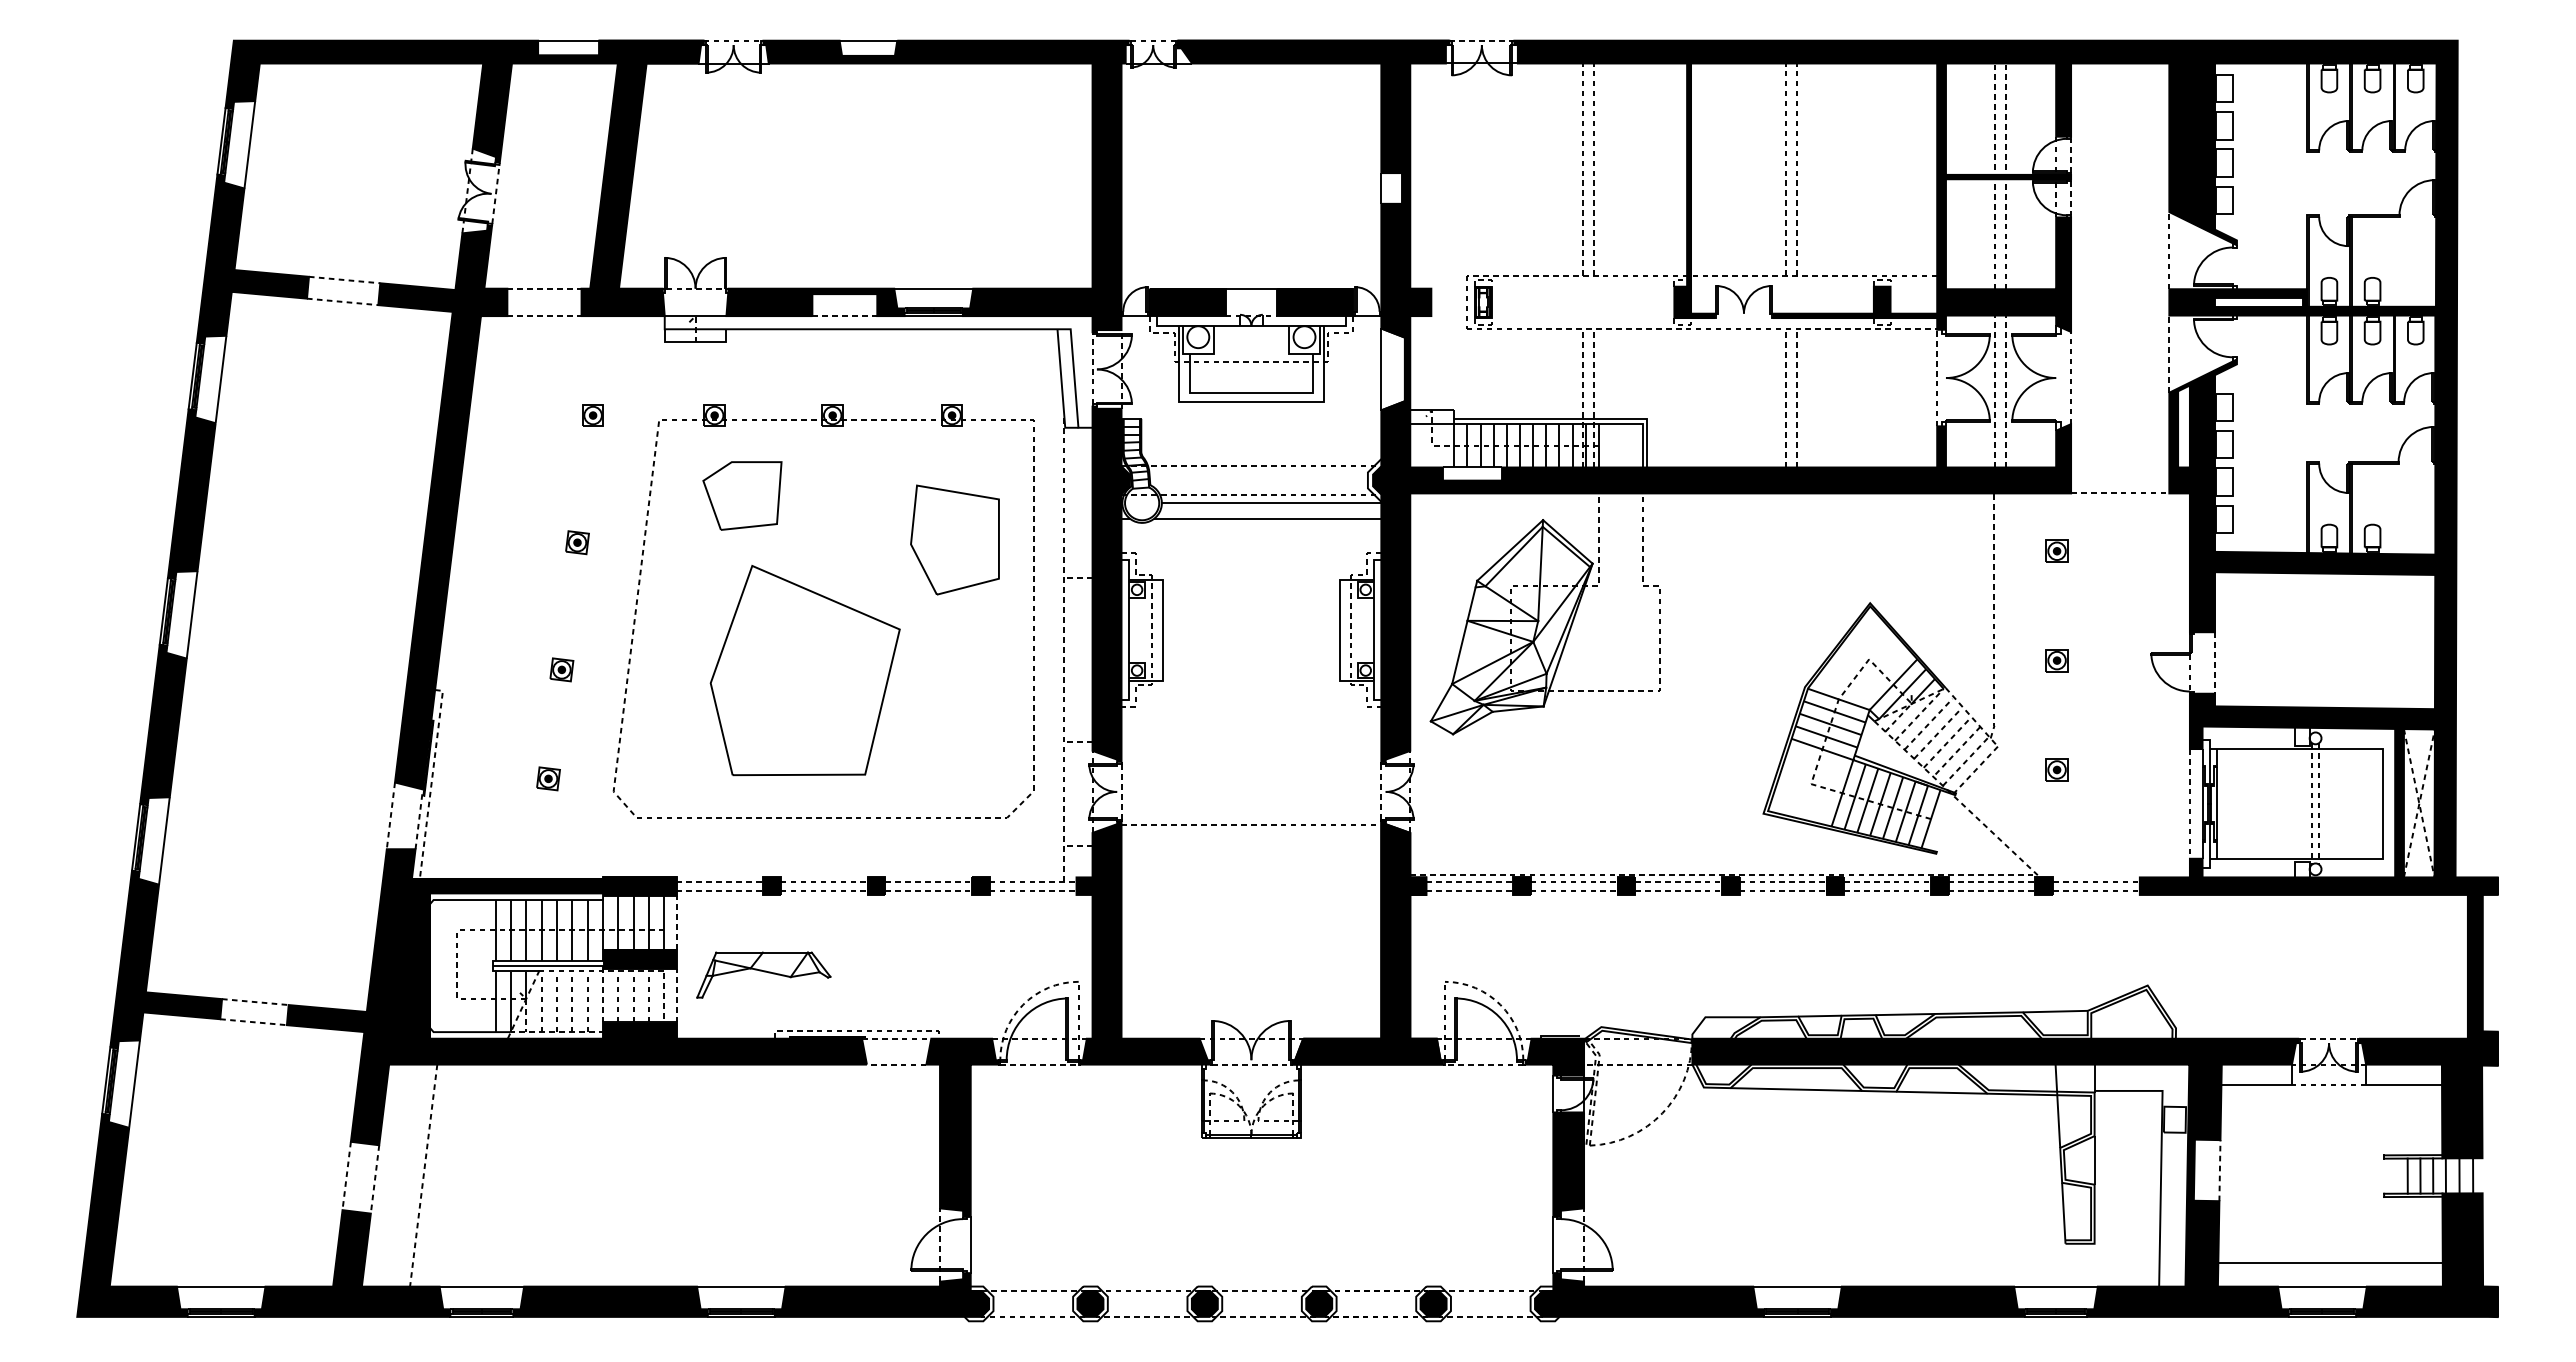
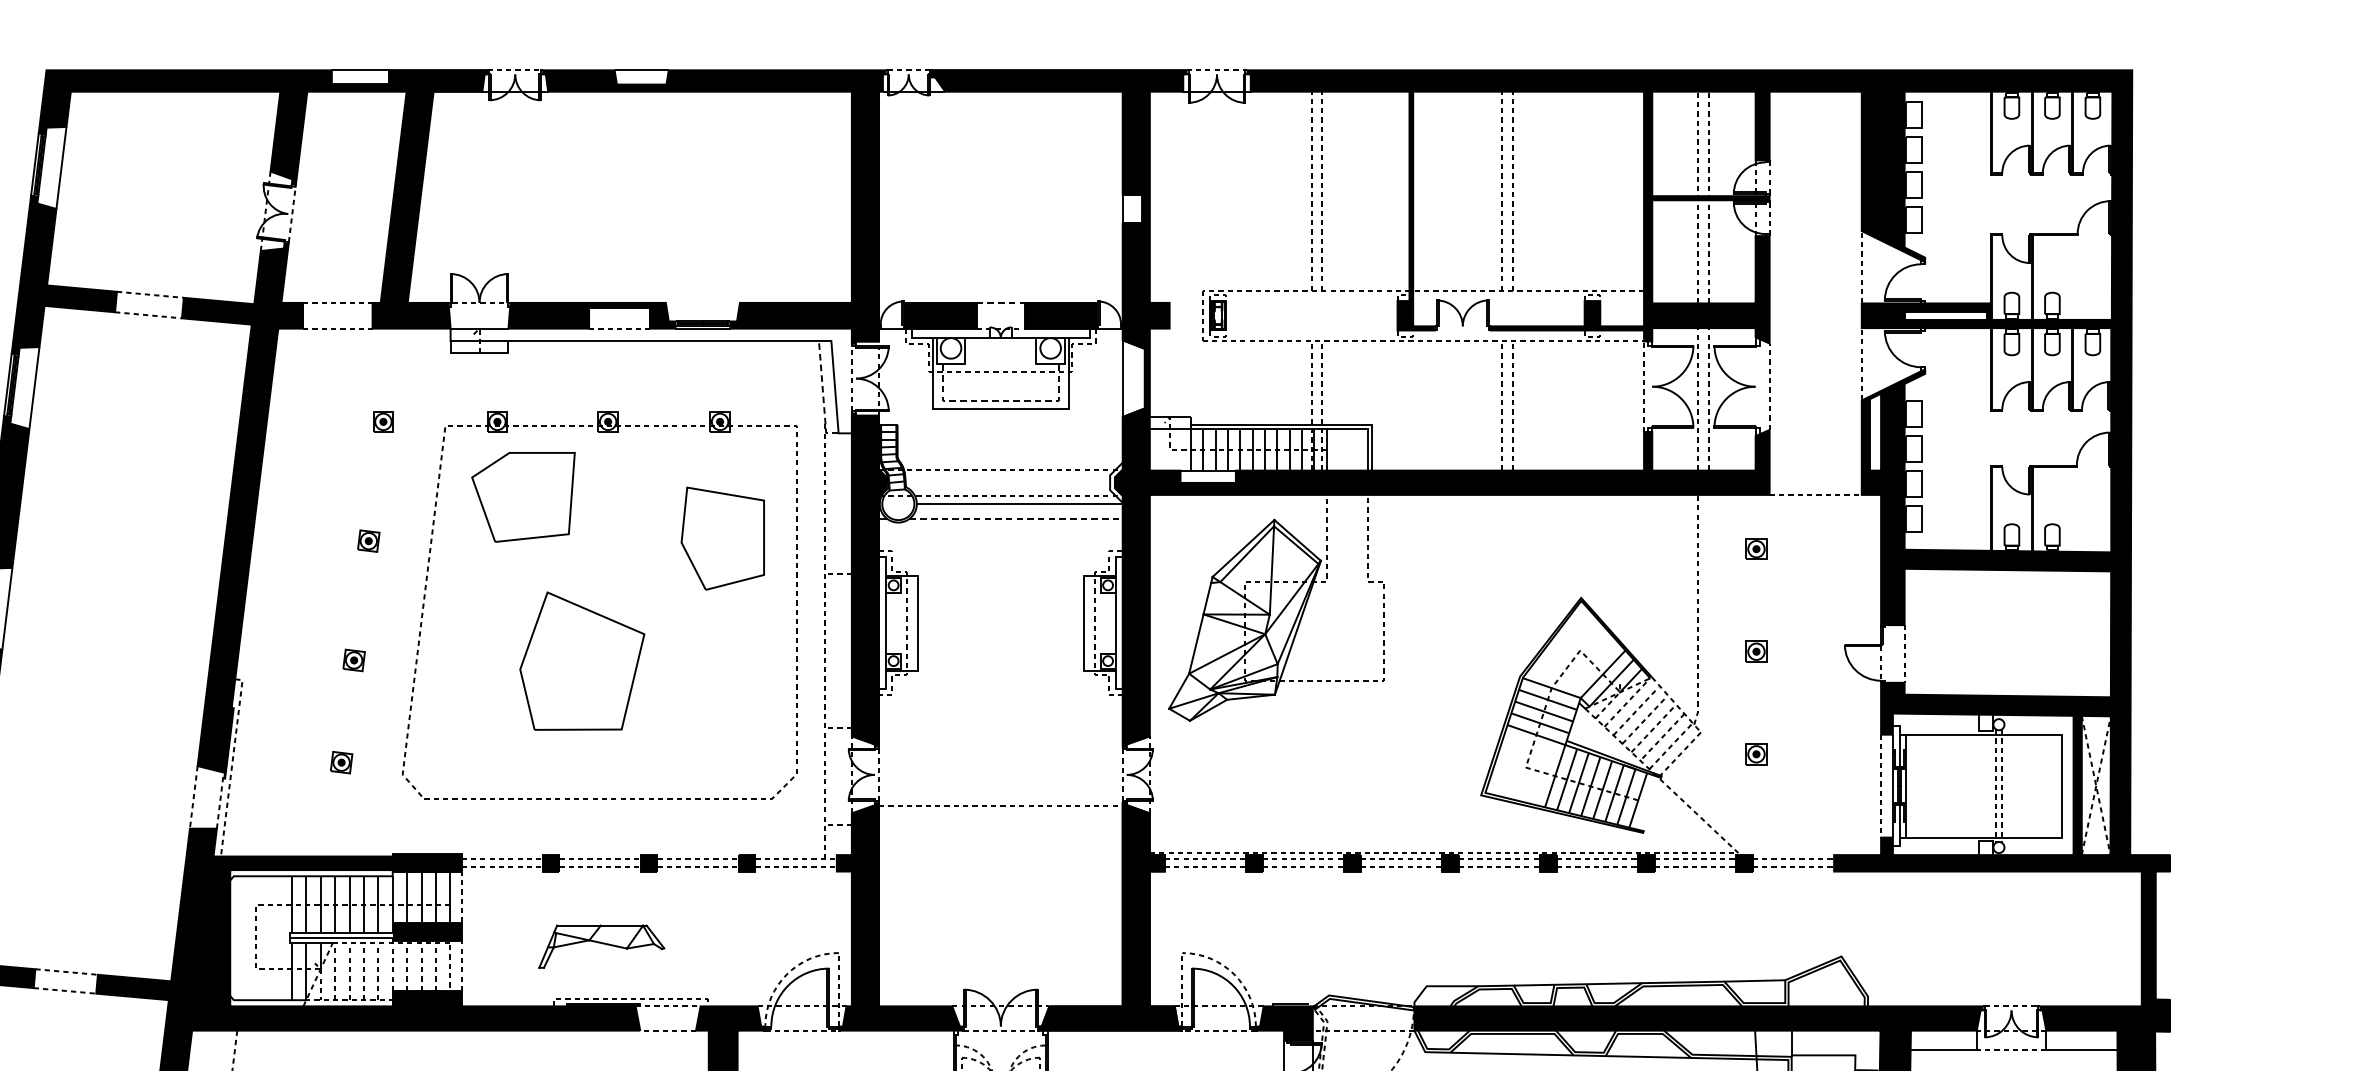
line: (933, 288) -> (702, 302), removed
line: (1251, 288) -> (1000, 302), solid -> dashed
line: (1061, 385) -> (822, 393), solid -> dashed
line: (1251, 392) -> (1000, 400), solid -> dashed
part: (742, 495) -> (523, 496), size x1.4
line: (1267, 518) -> (1015, 518), solid -> dashed
part: (804, 670) -> (581, 661), size x0.7
part: (763, 974) -> (601, 946), moved

